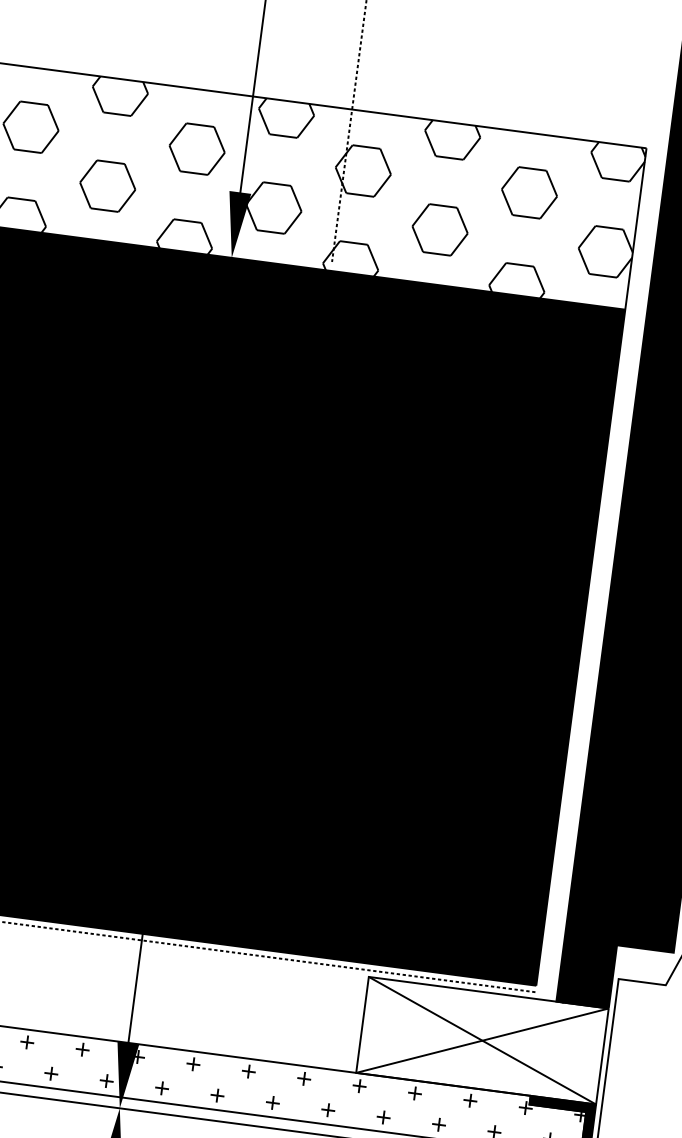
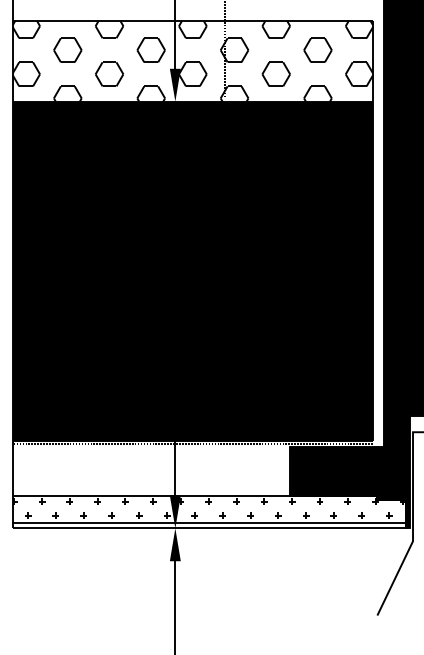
fill: (481, 1040) -> (349, 471), added

